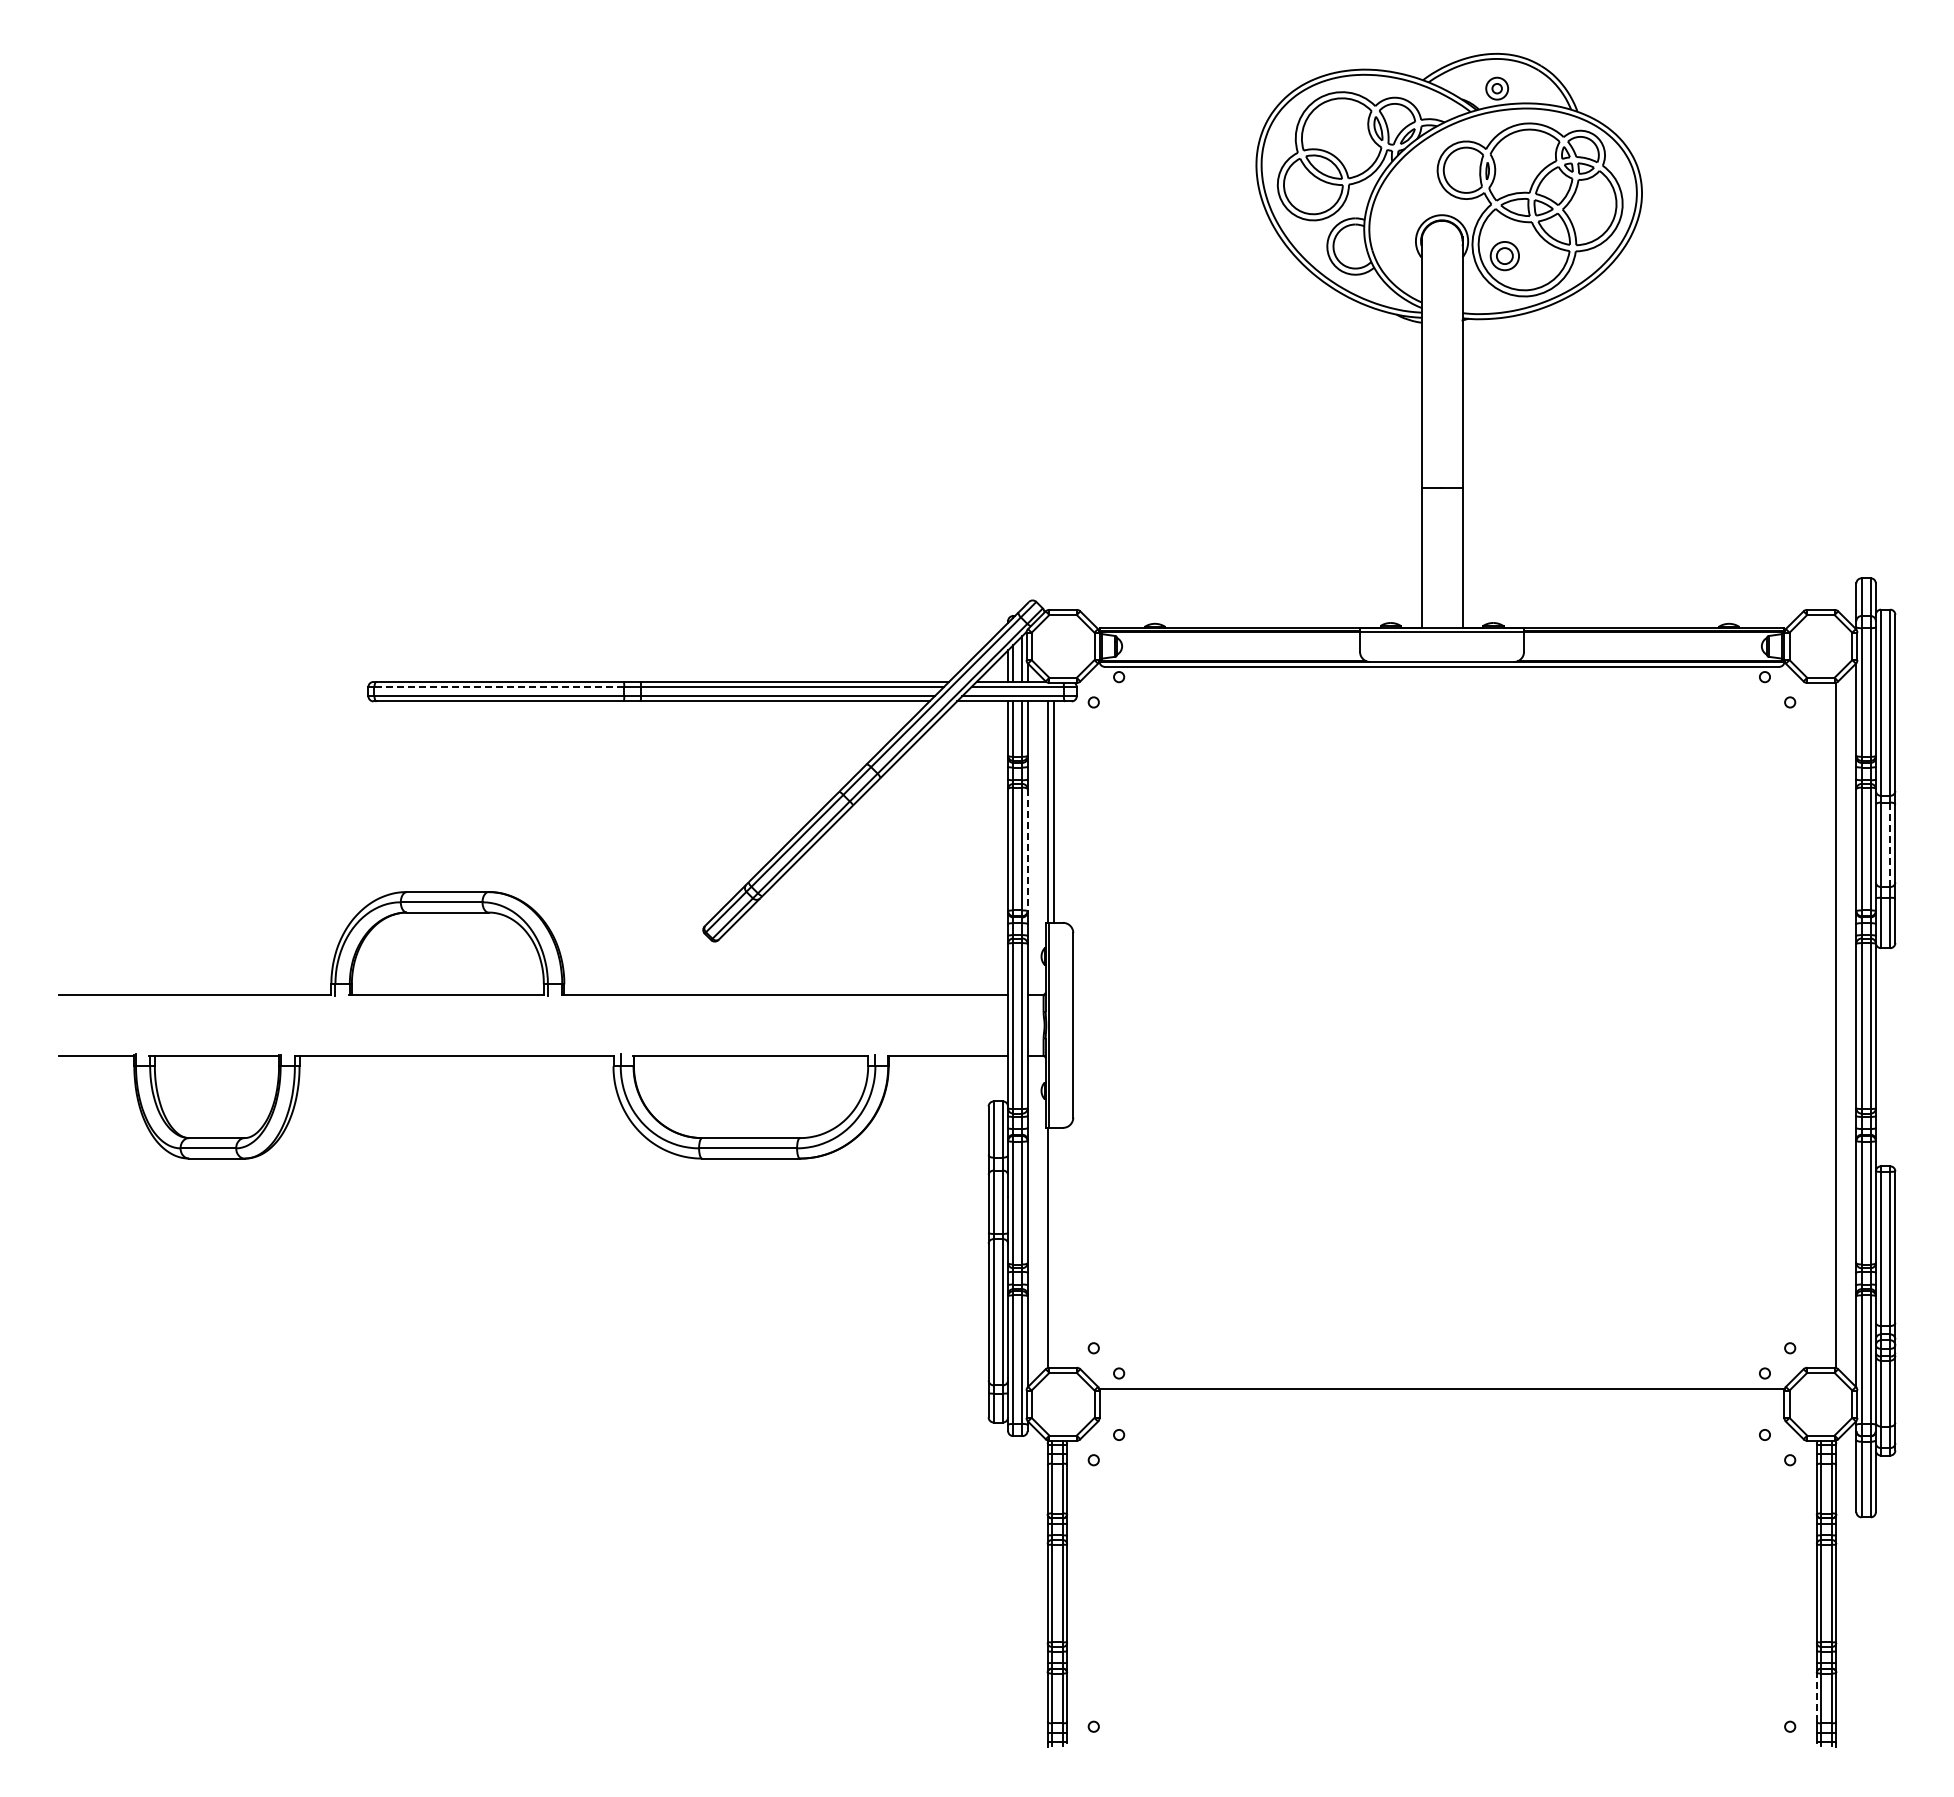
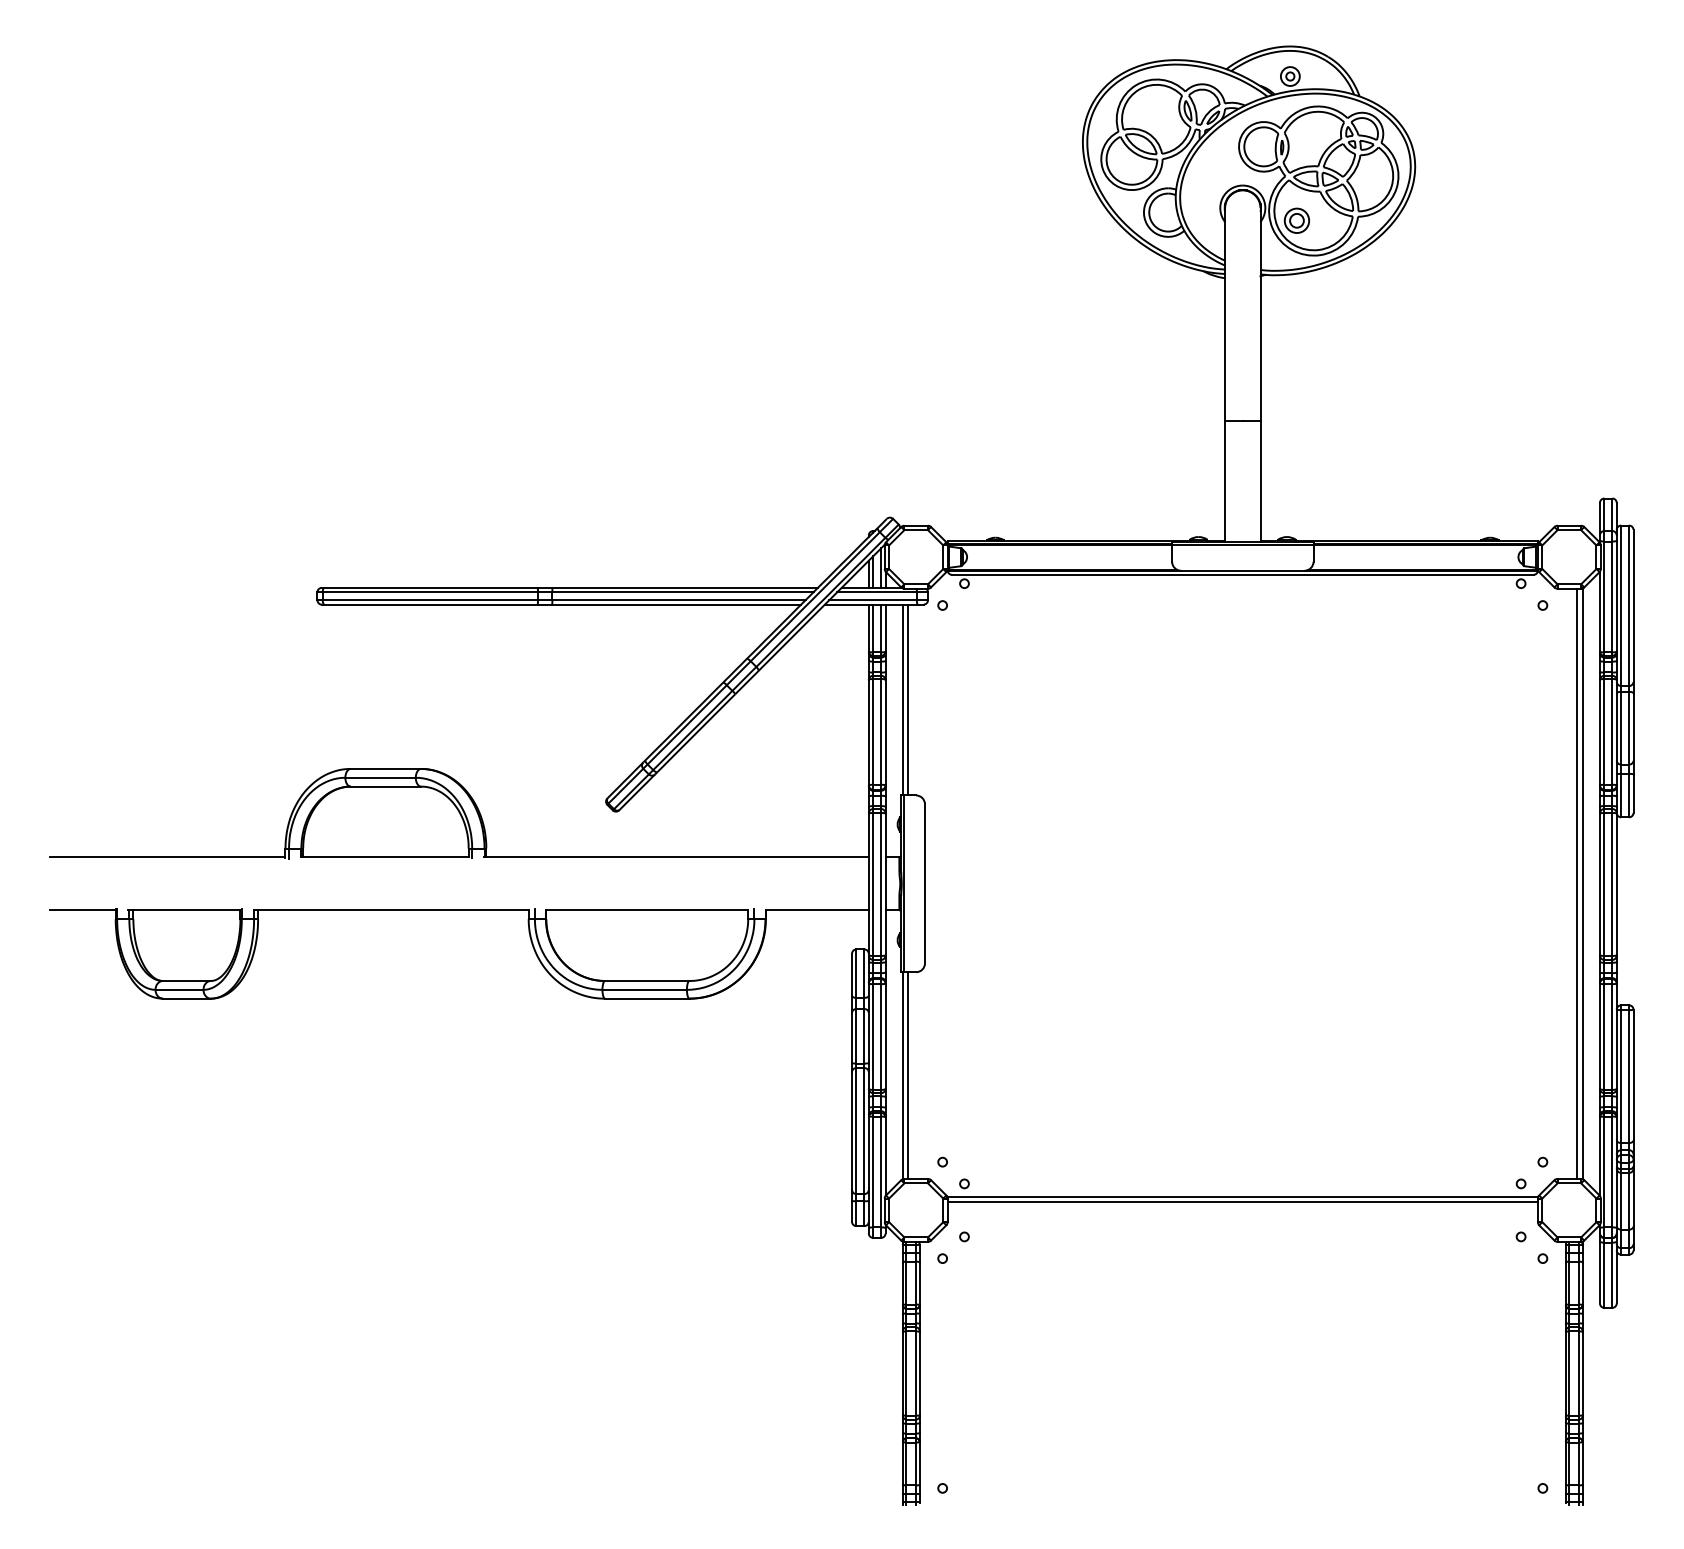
line: (499, 687) -> (430, 592), dashed -> solid
line: (1890, 844) -> (1629, 727), dashed -> solid
line: (1027, 850) -> (885, 733), dashed -> solid
line: (1830, 1024) -> (1577, 883), added
line: (1053, 1247) -> (907, 1075), added
line: (1441, 1395) -> (1242, 1202), added
line: (1816, 1697) -> (1565, 1463), dashed -> solid

